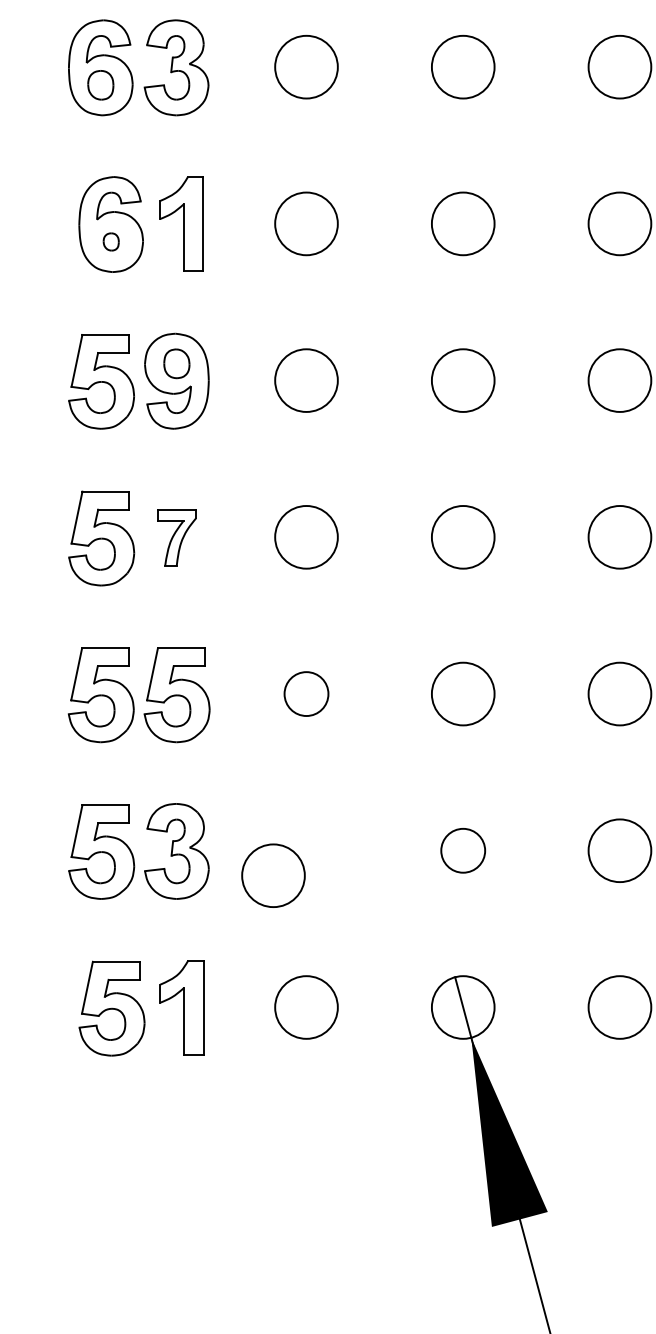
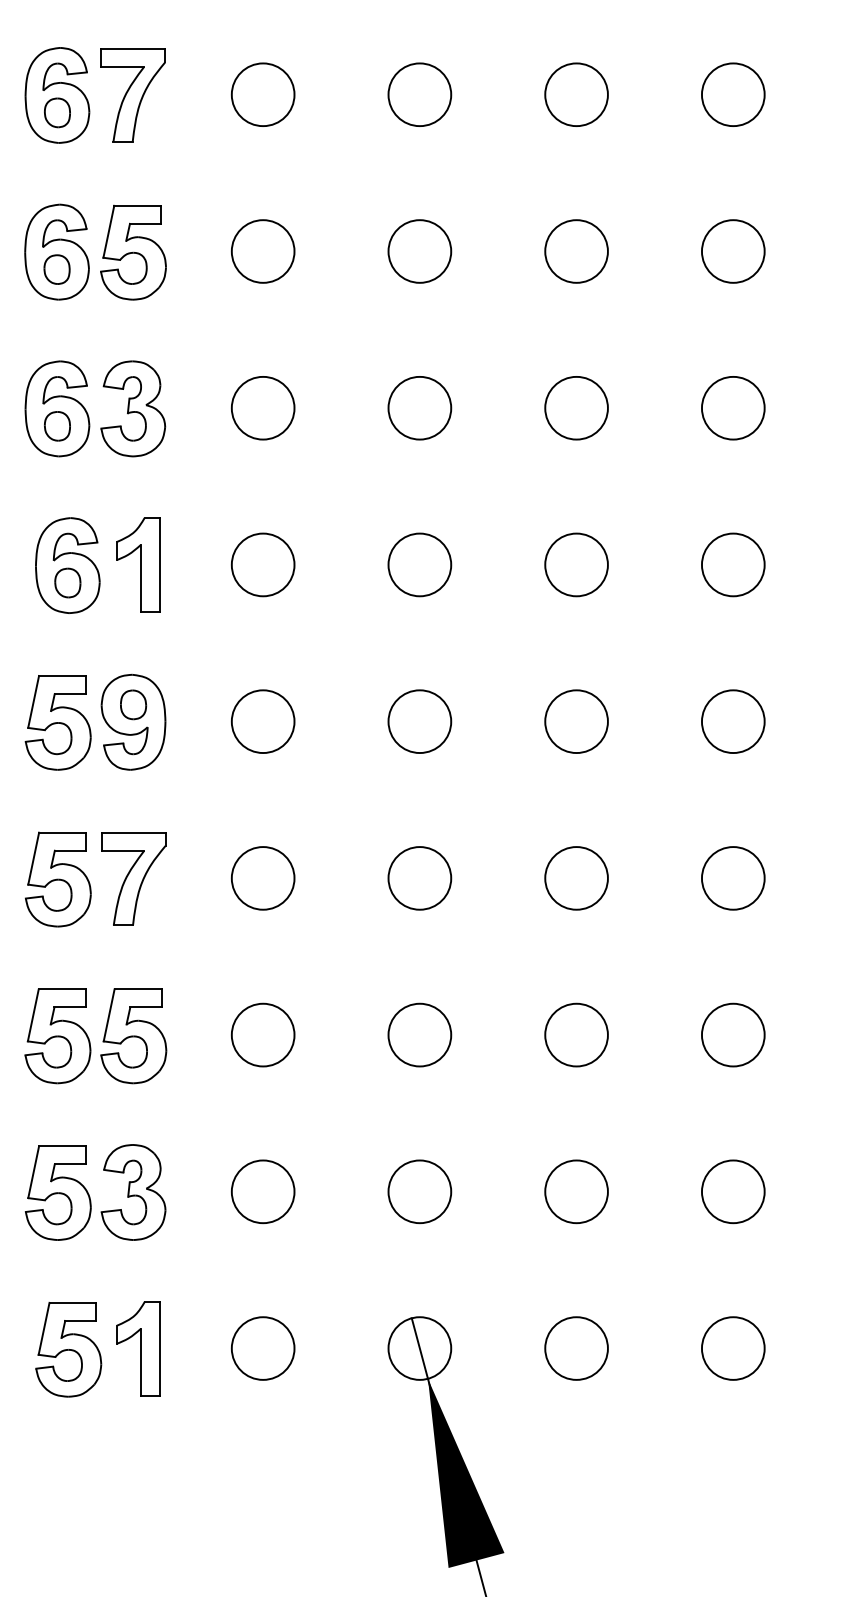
part: (110, 241) -> (67, 582), size x1.67
part: (176, 537) -> (133, 878), size x1.67
circle: (305, 693) -> (262, 1034), size x1.43
circle: (462, 850) -> (419, 1191), size x1.43
circle: (272, 875) -> (262, 1191), moved

